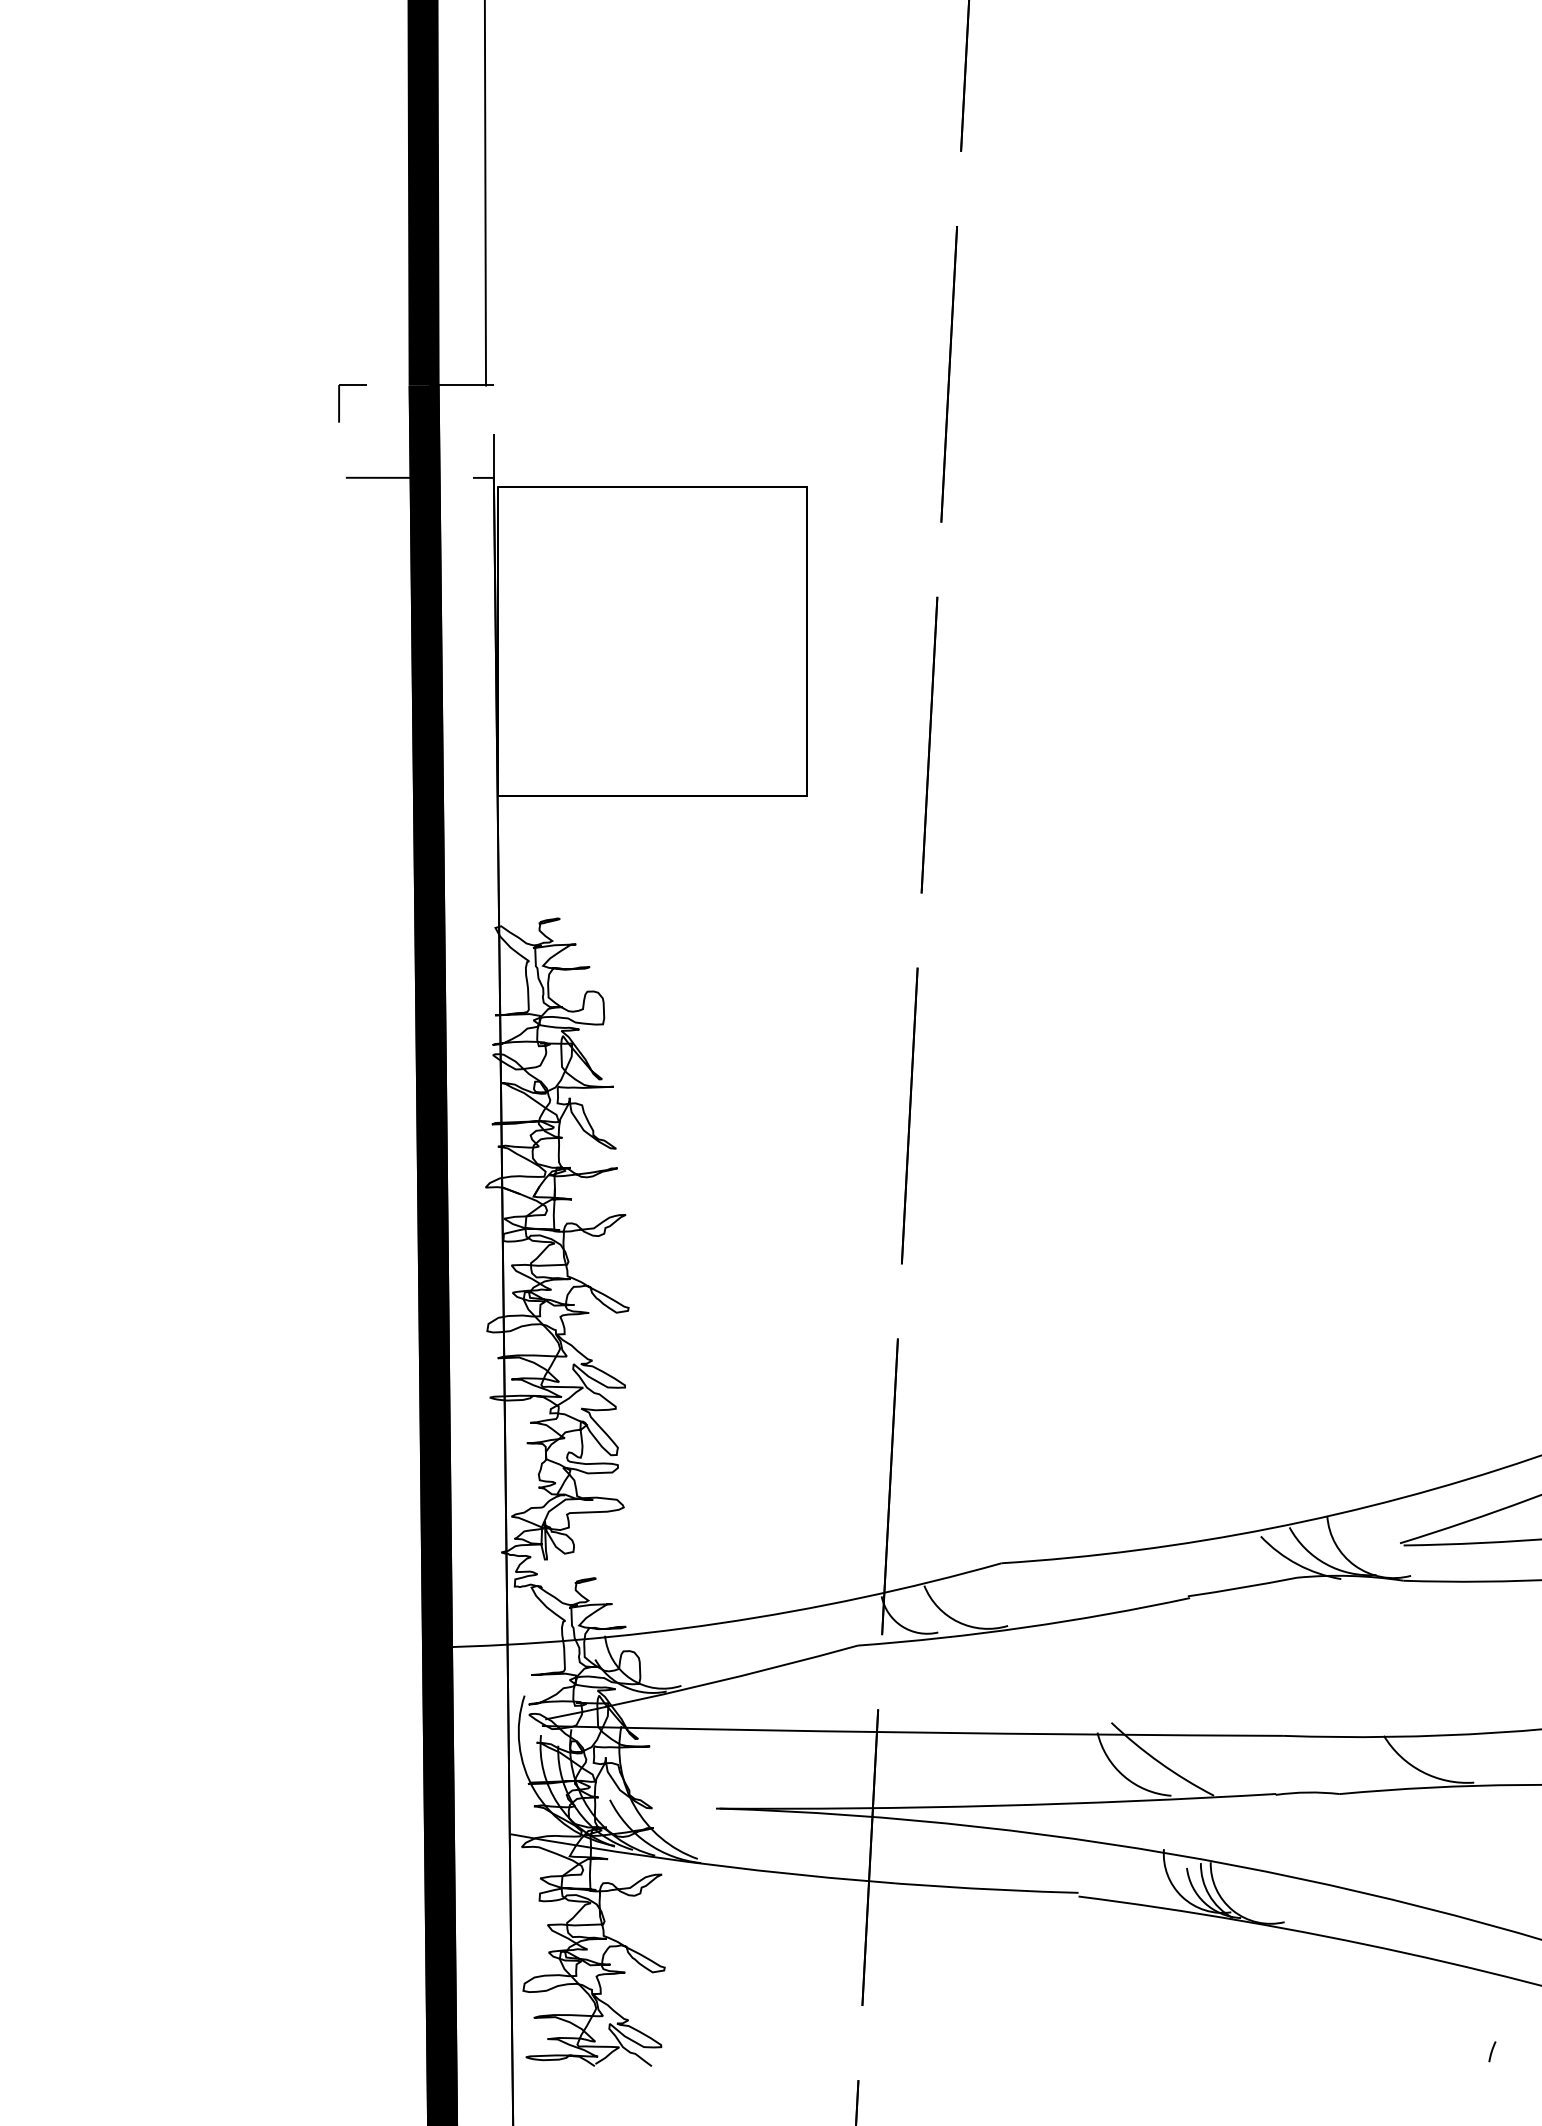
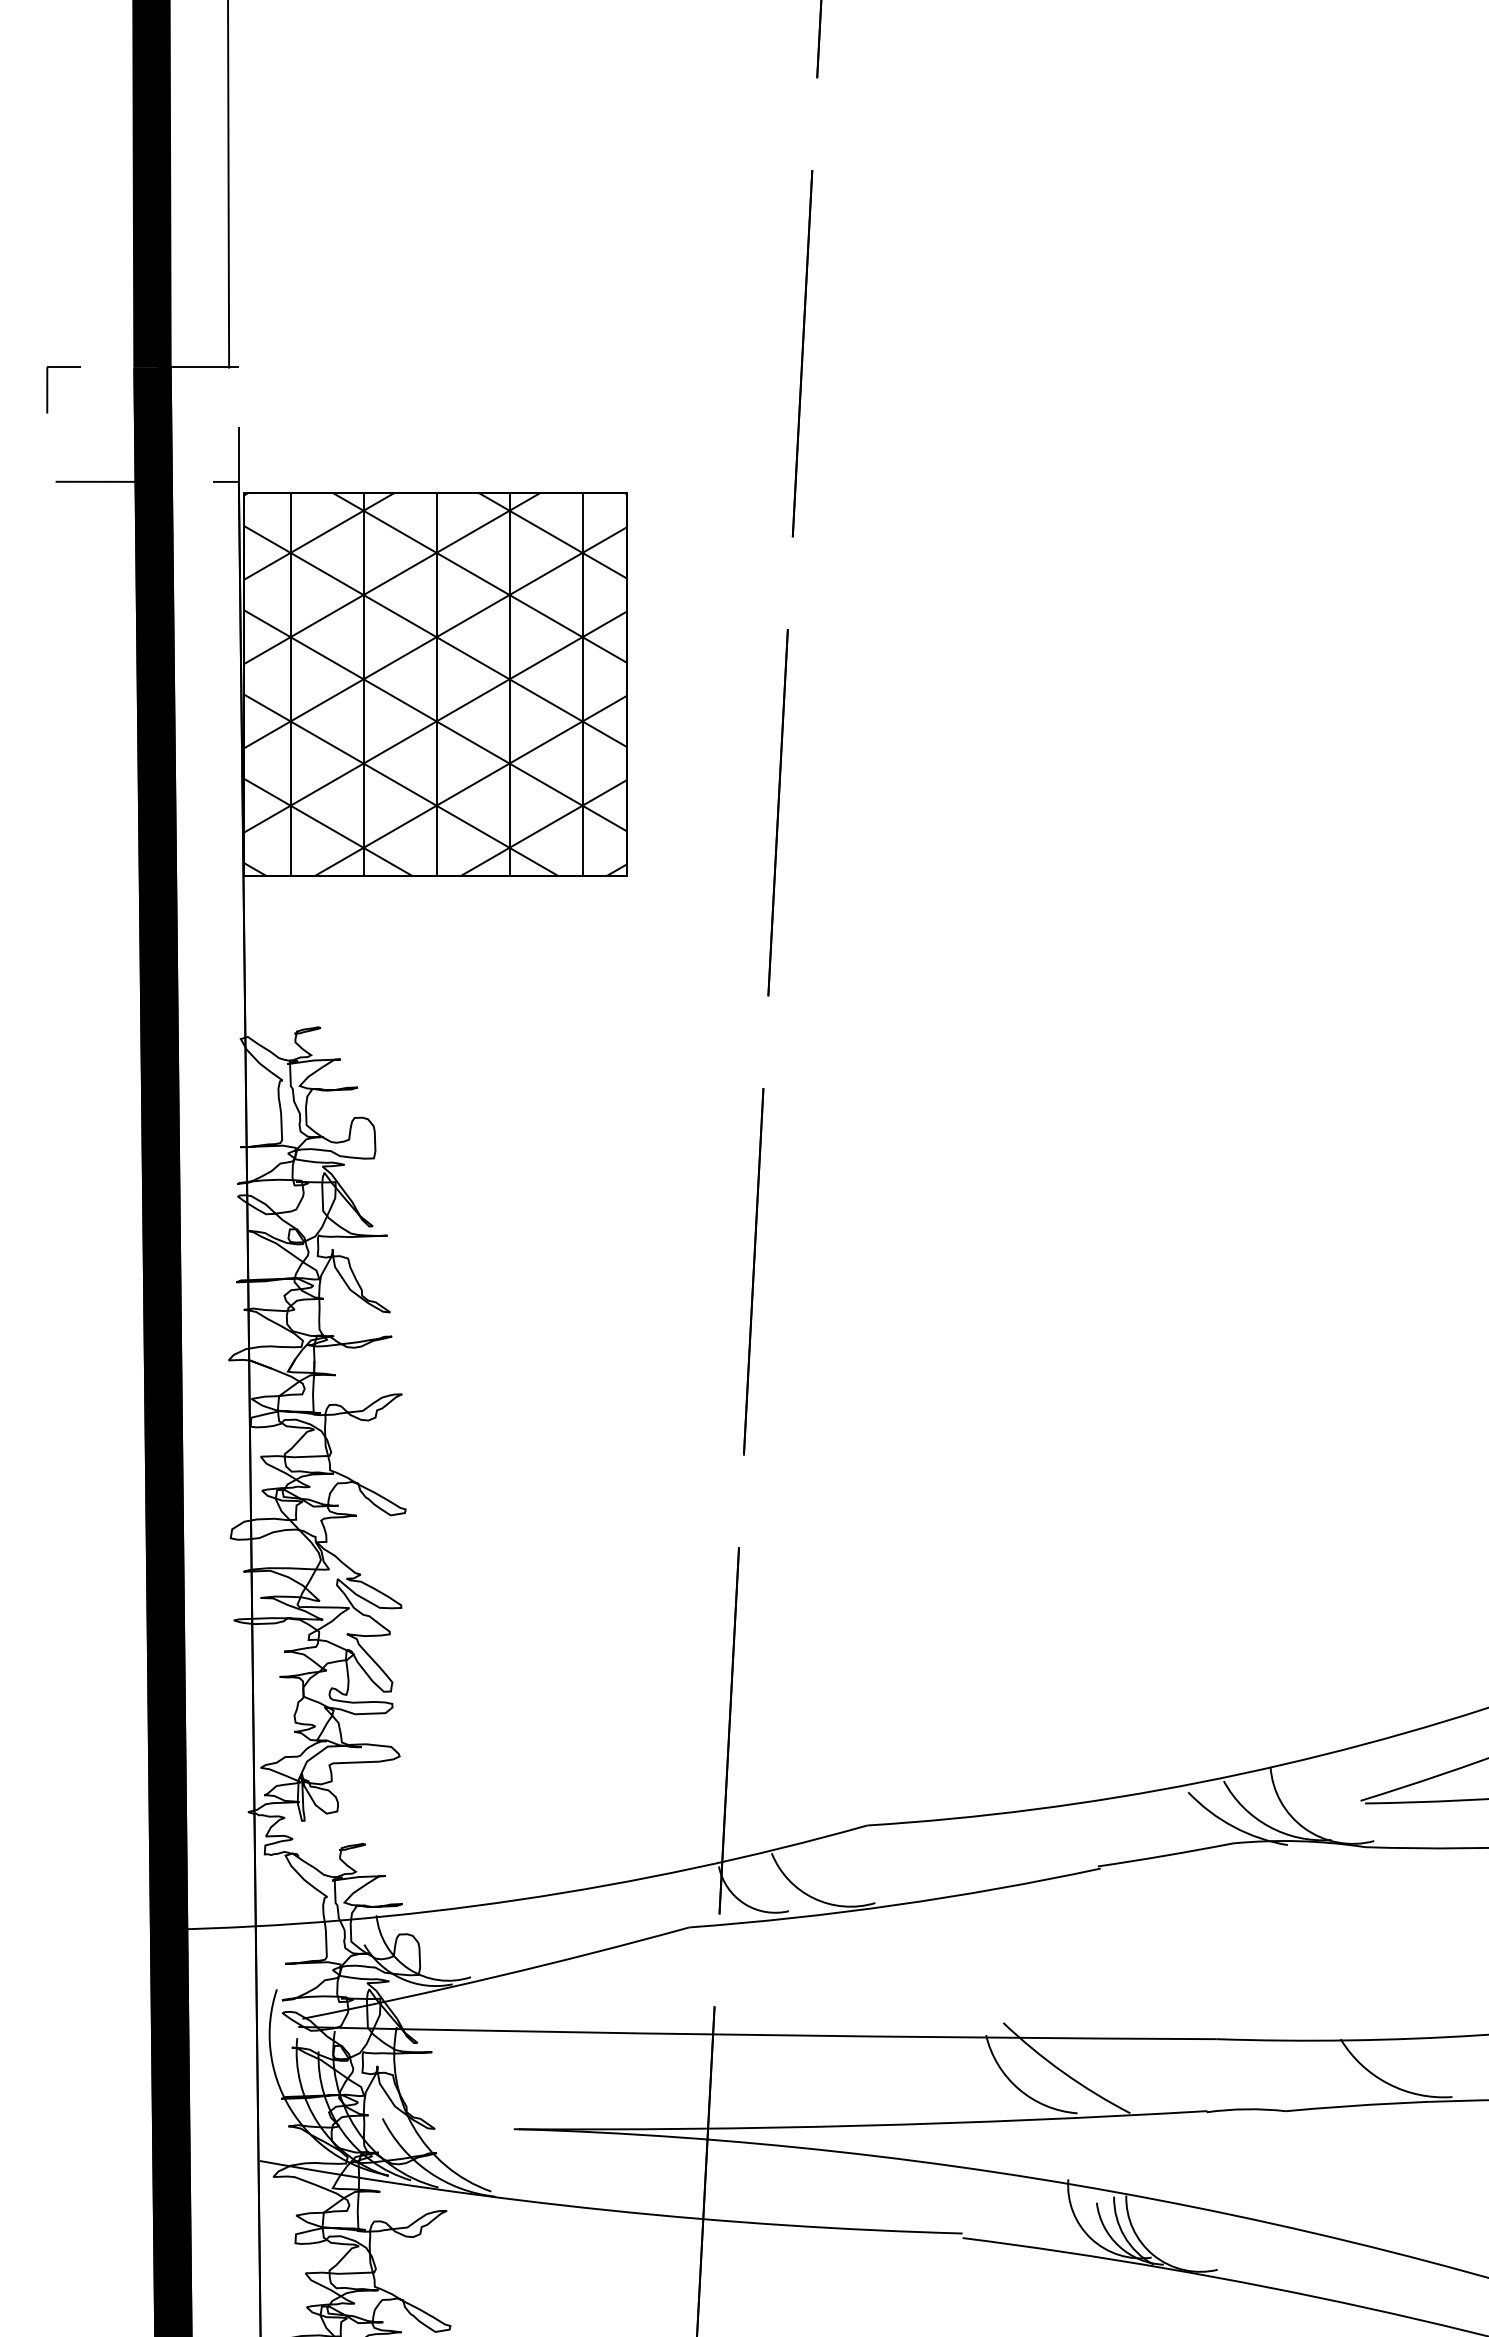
hatch: (652, 641) -> (435, 684), added

